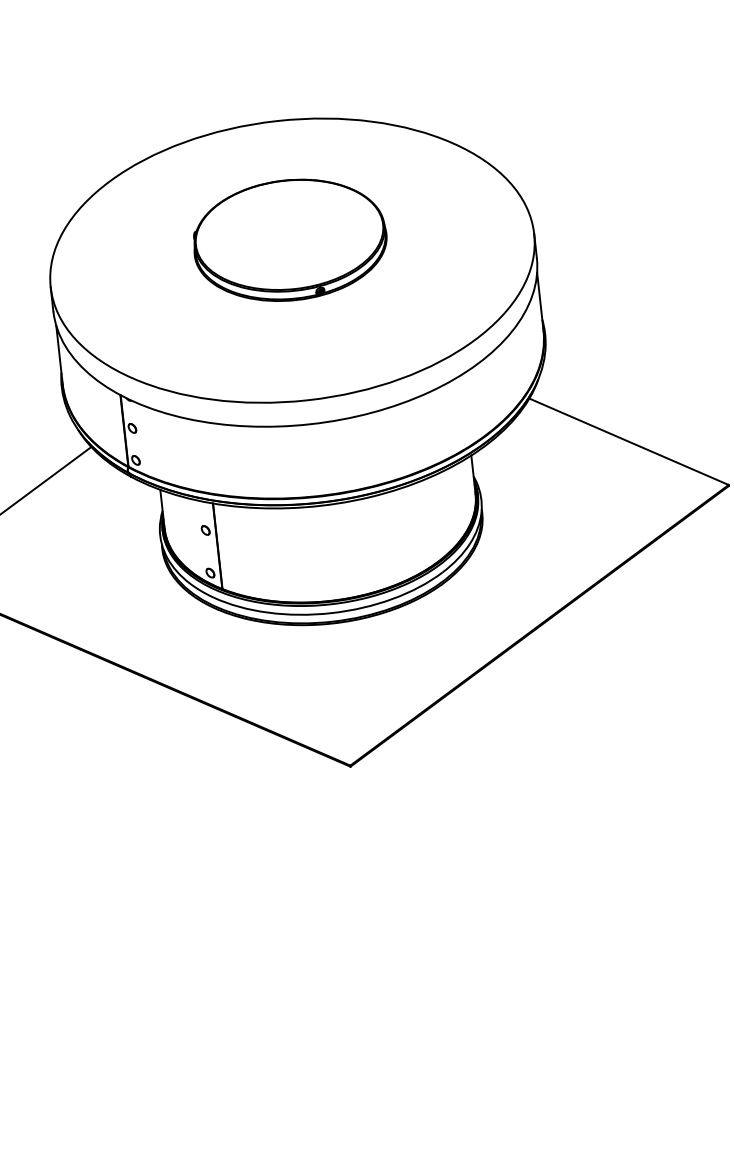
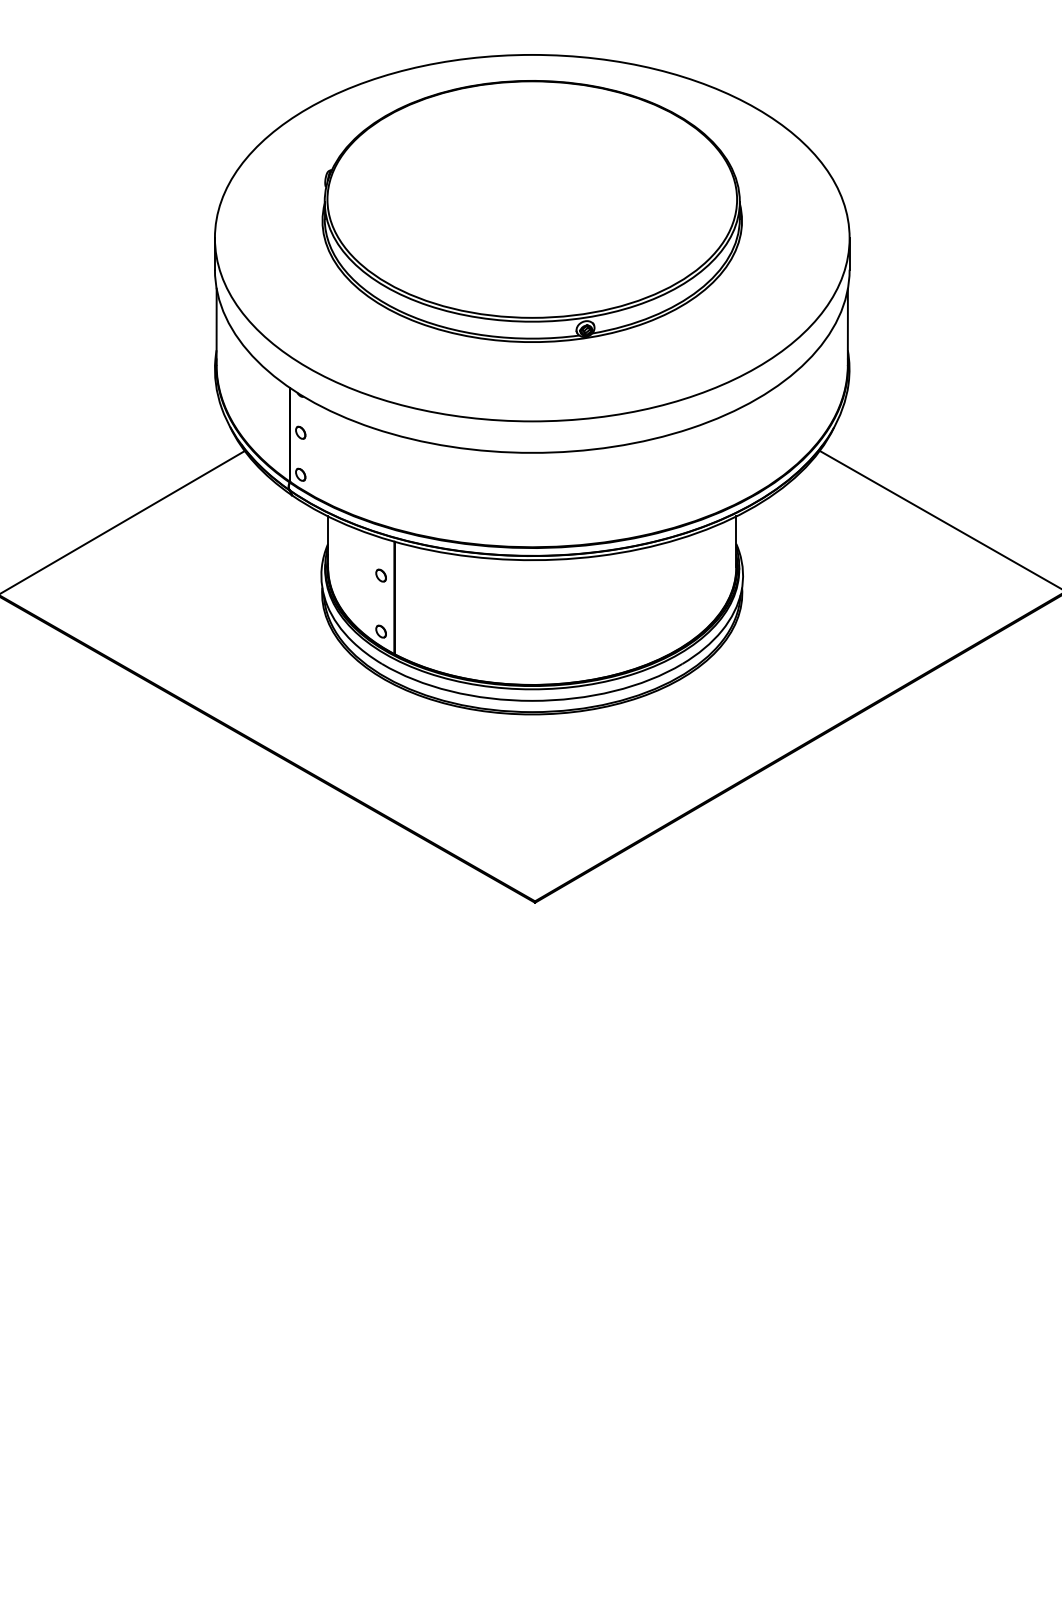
part: (289, 240) -> (531, 211), size x1.67

